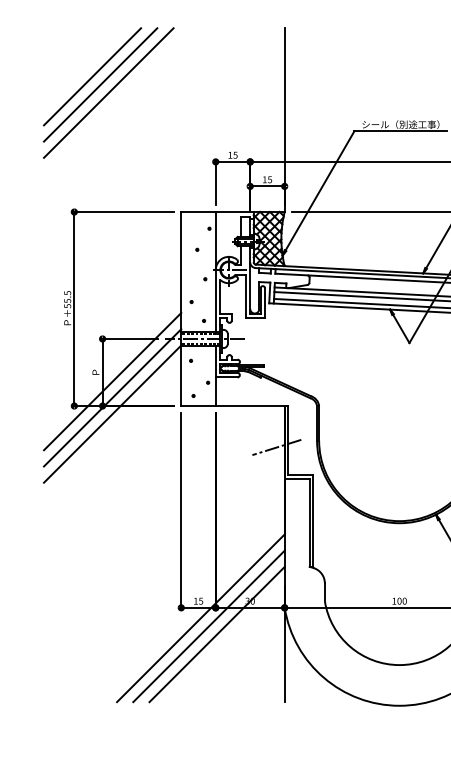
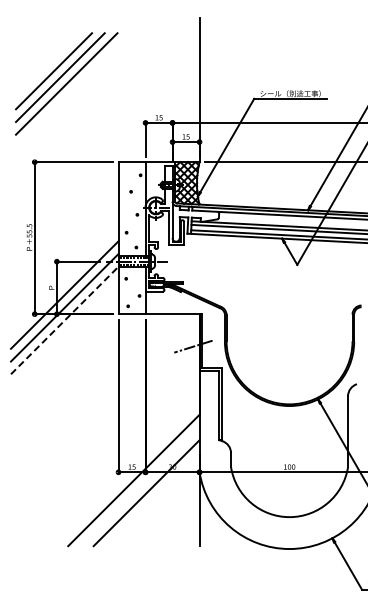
part: (108, 92) -> (66, 83), moved
line: (113, 414) -> (65, 320), solid -> dashed
line: (208, 625) -> (139, 486), removed

